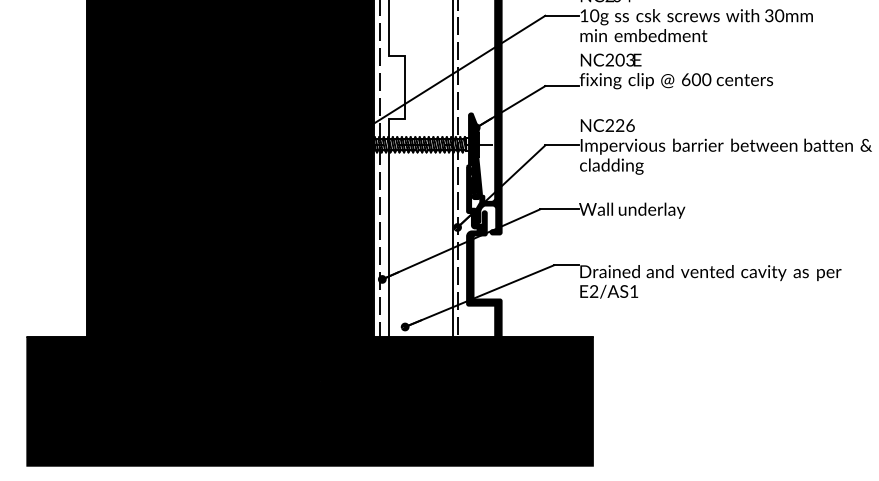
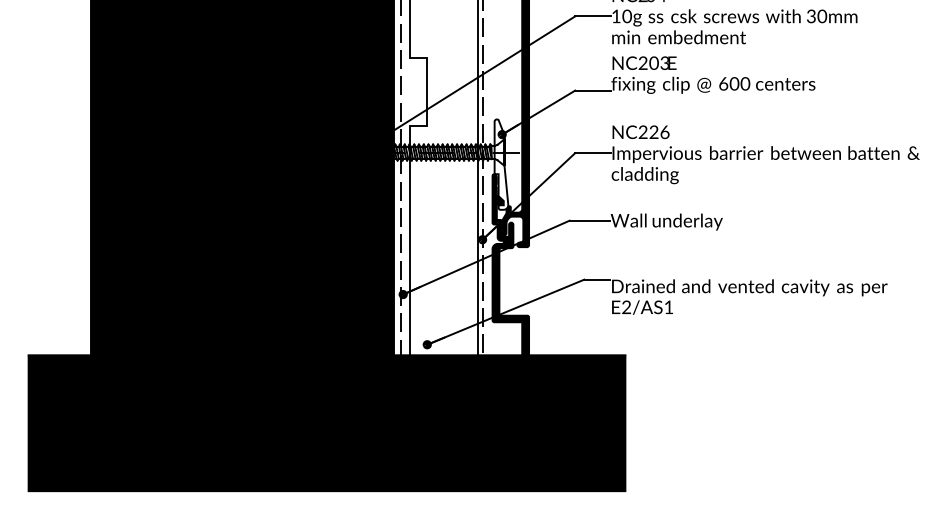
fill: (475, 156) -> (501, 164), removed

